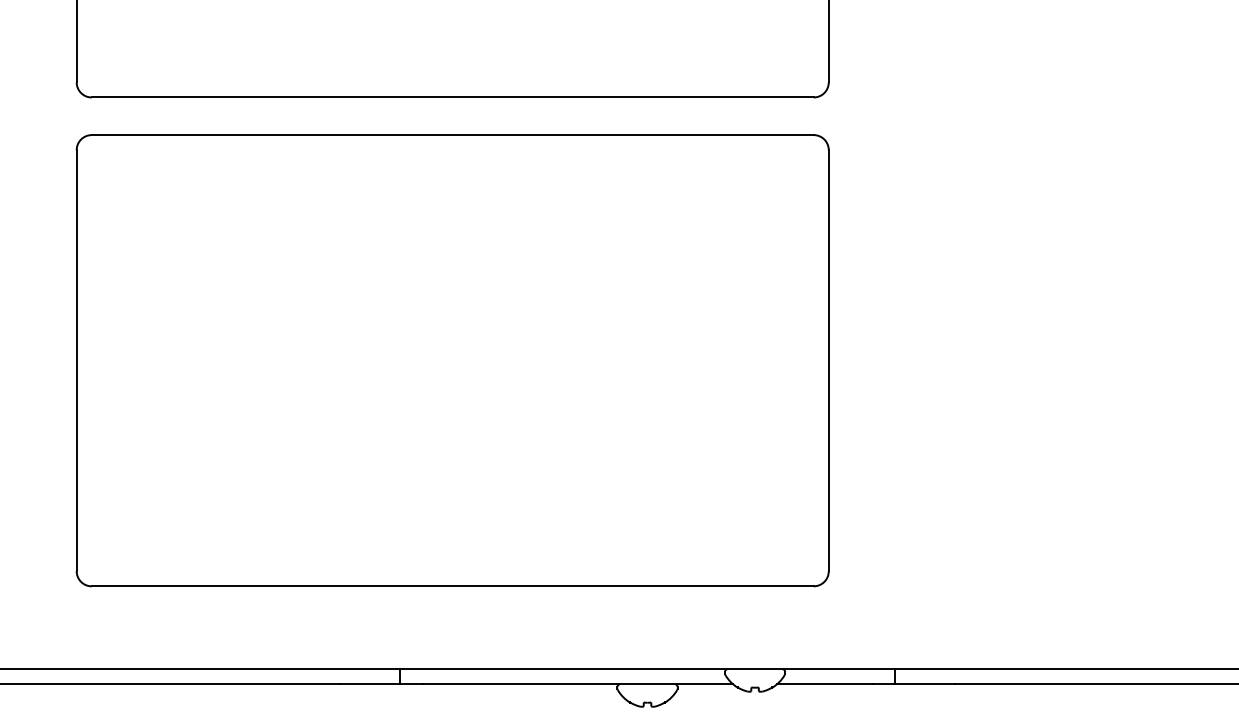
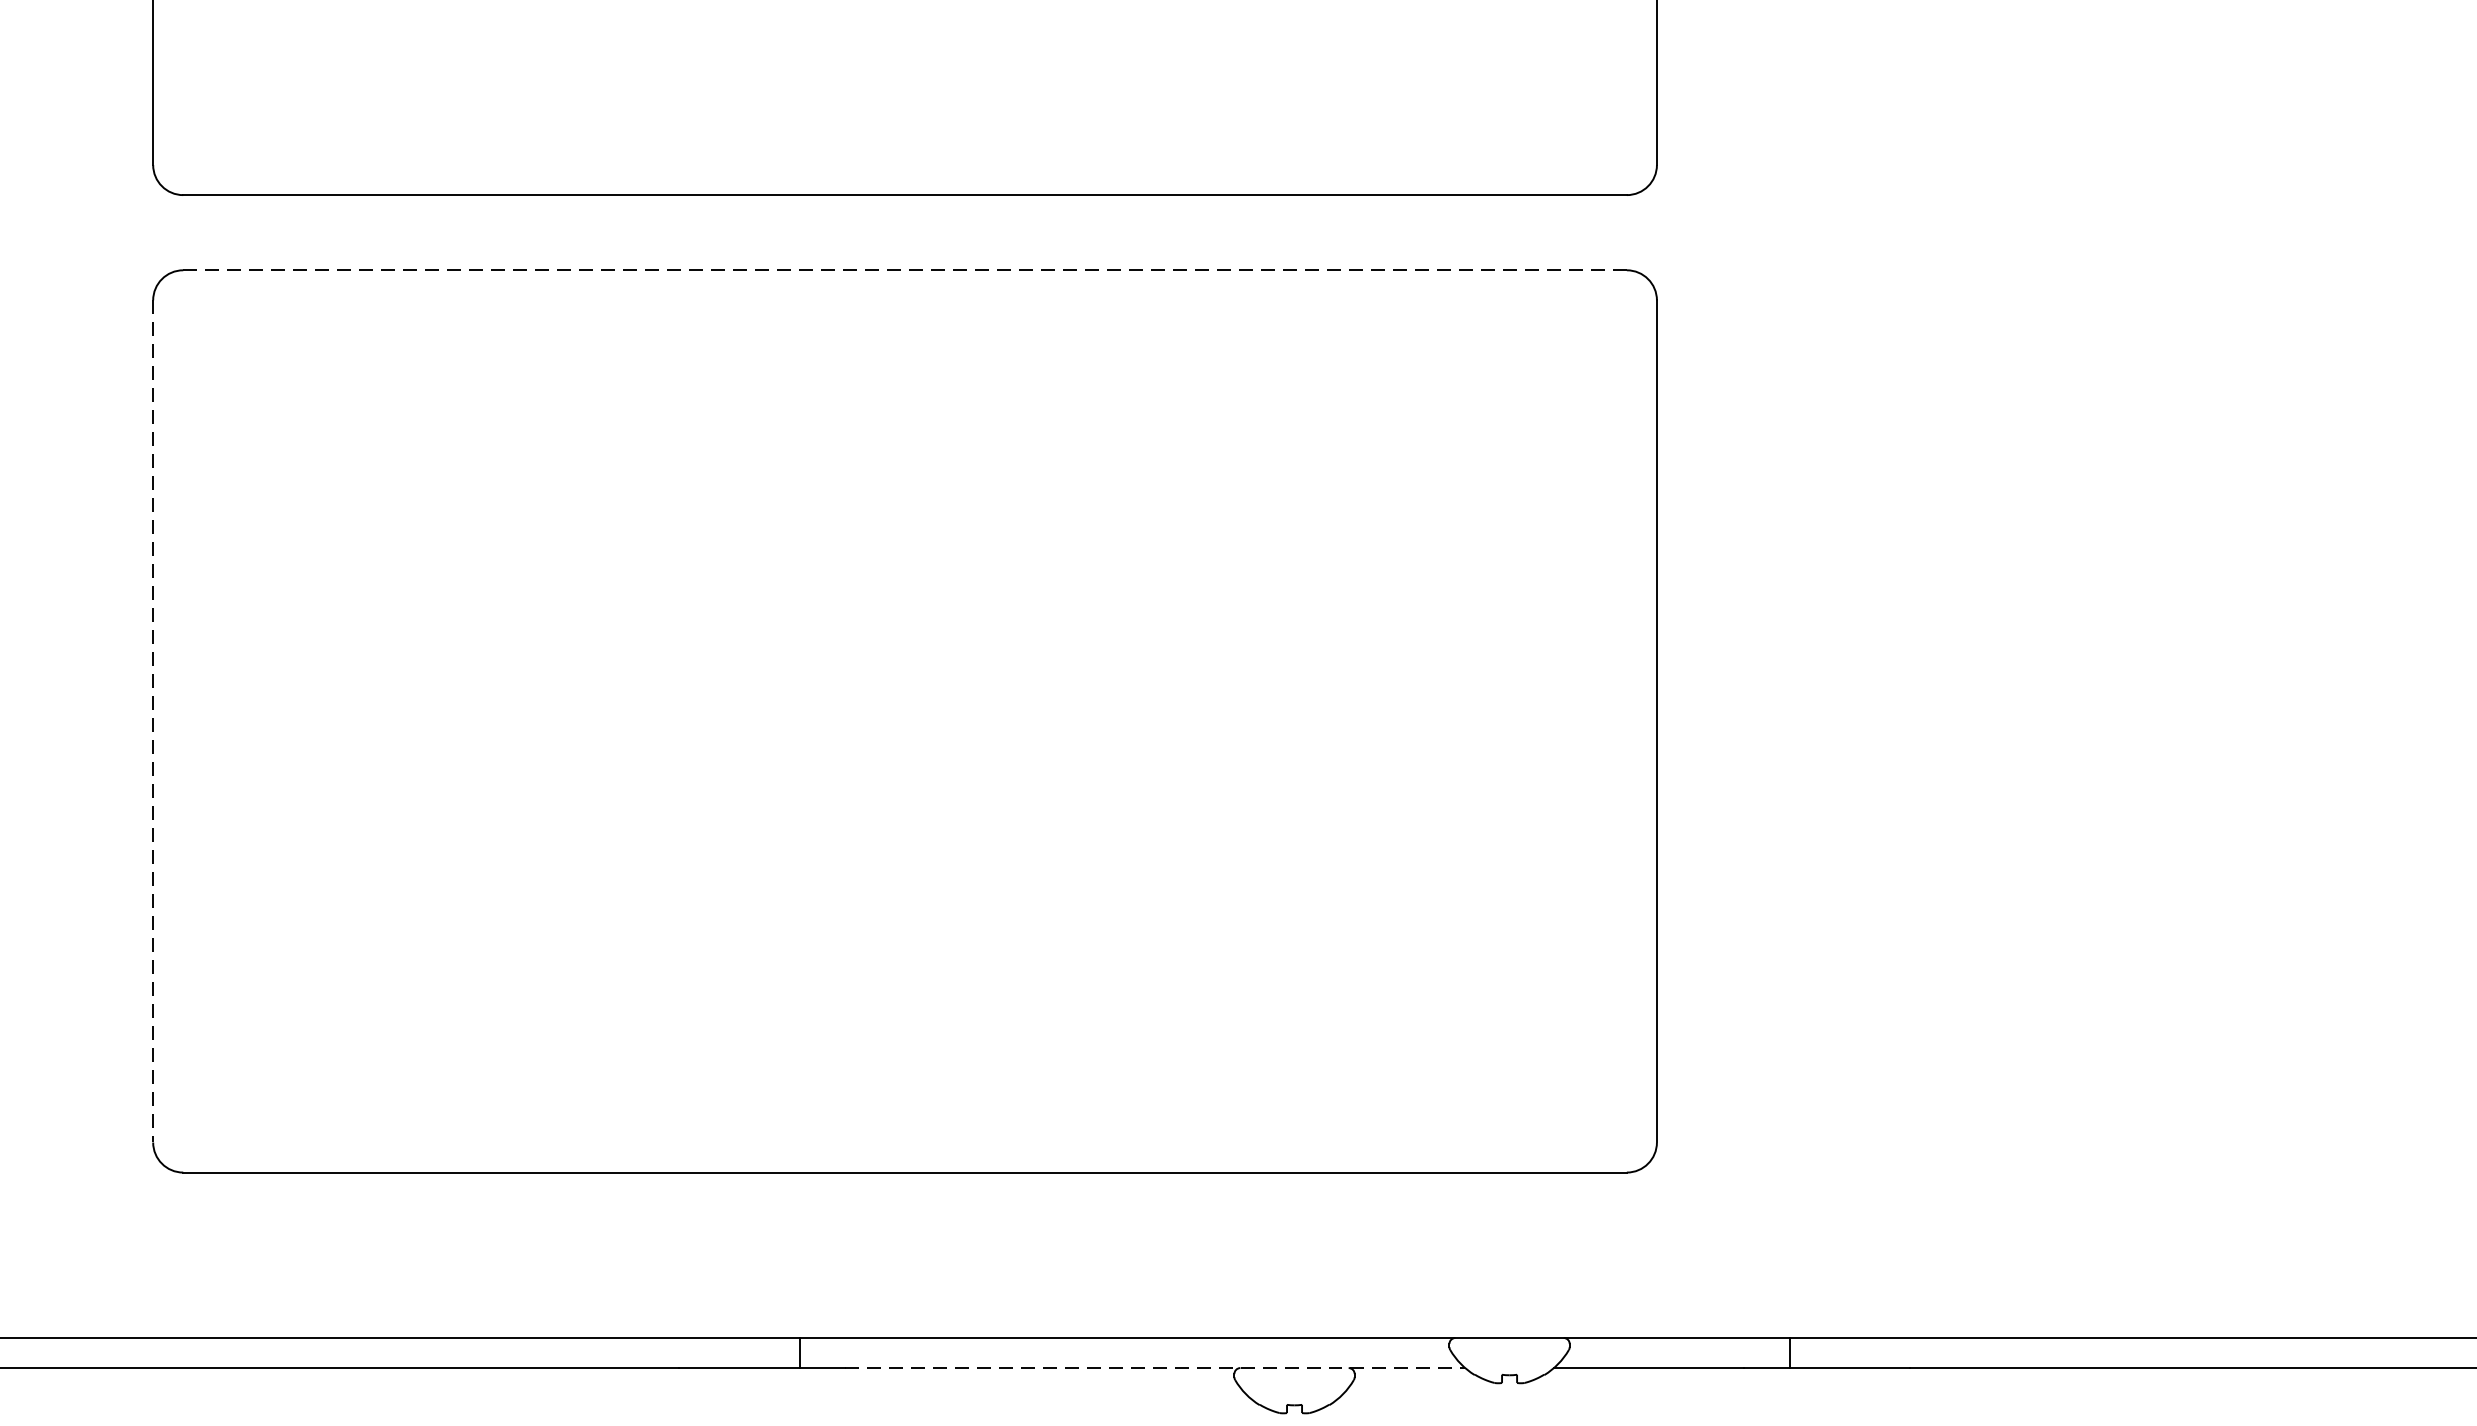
line: (452, 135) -> (904, 271), solid -> dashed
line: (76, 360) -> (152, 720), solid -> dashed
line: (578, 684) -> (1156, 1368), solid -> dashed

